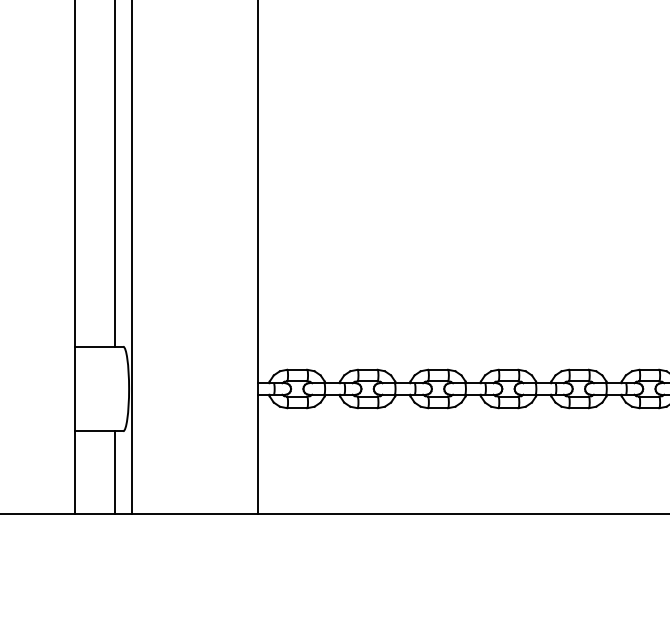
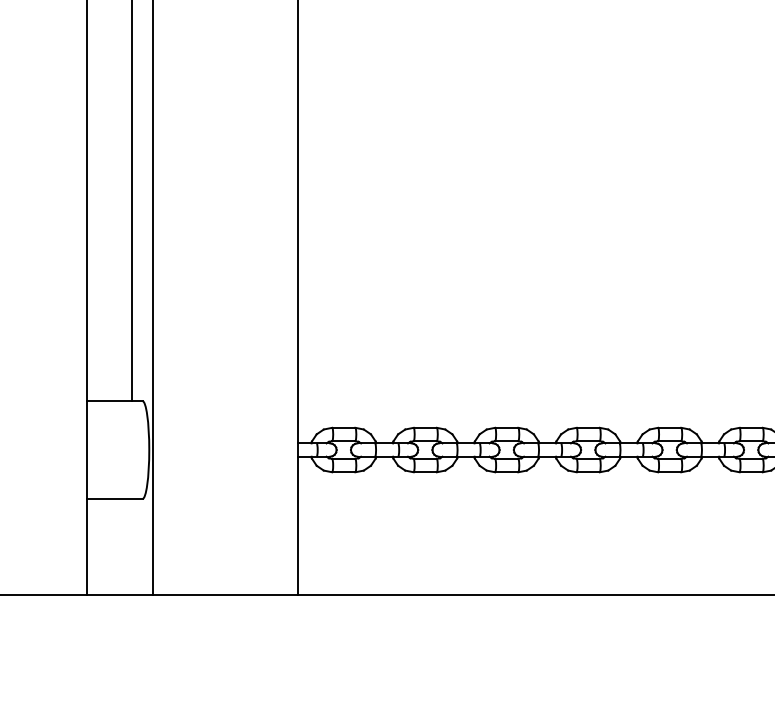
line: (114, 472) -> (132, 546), removed

